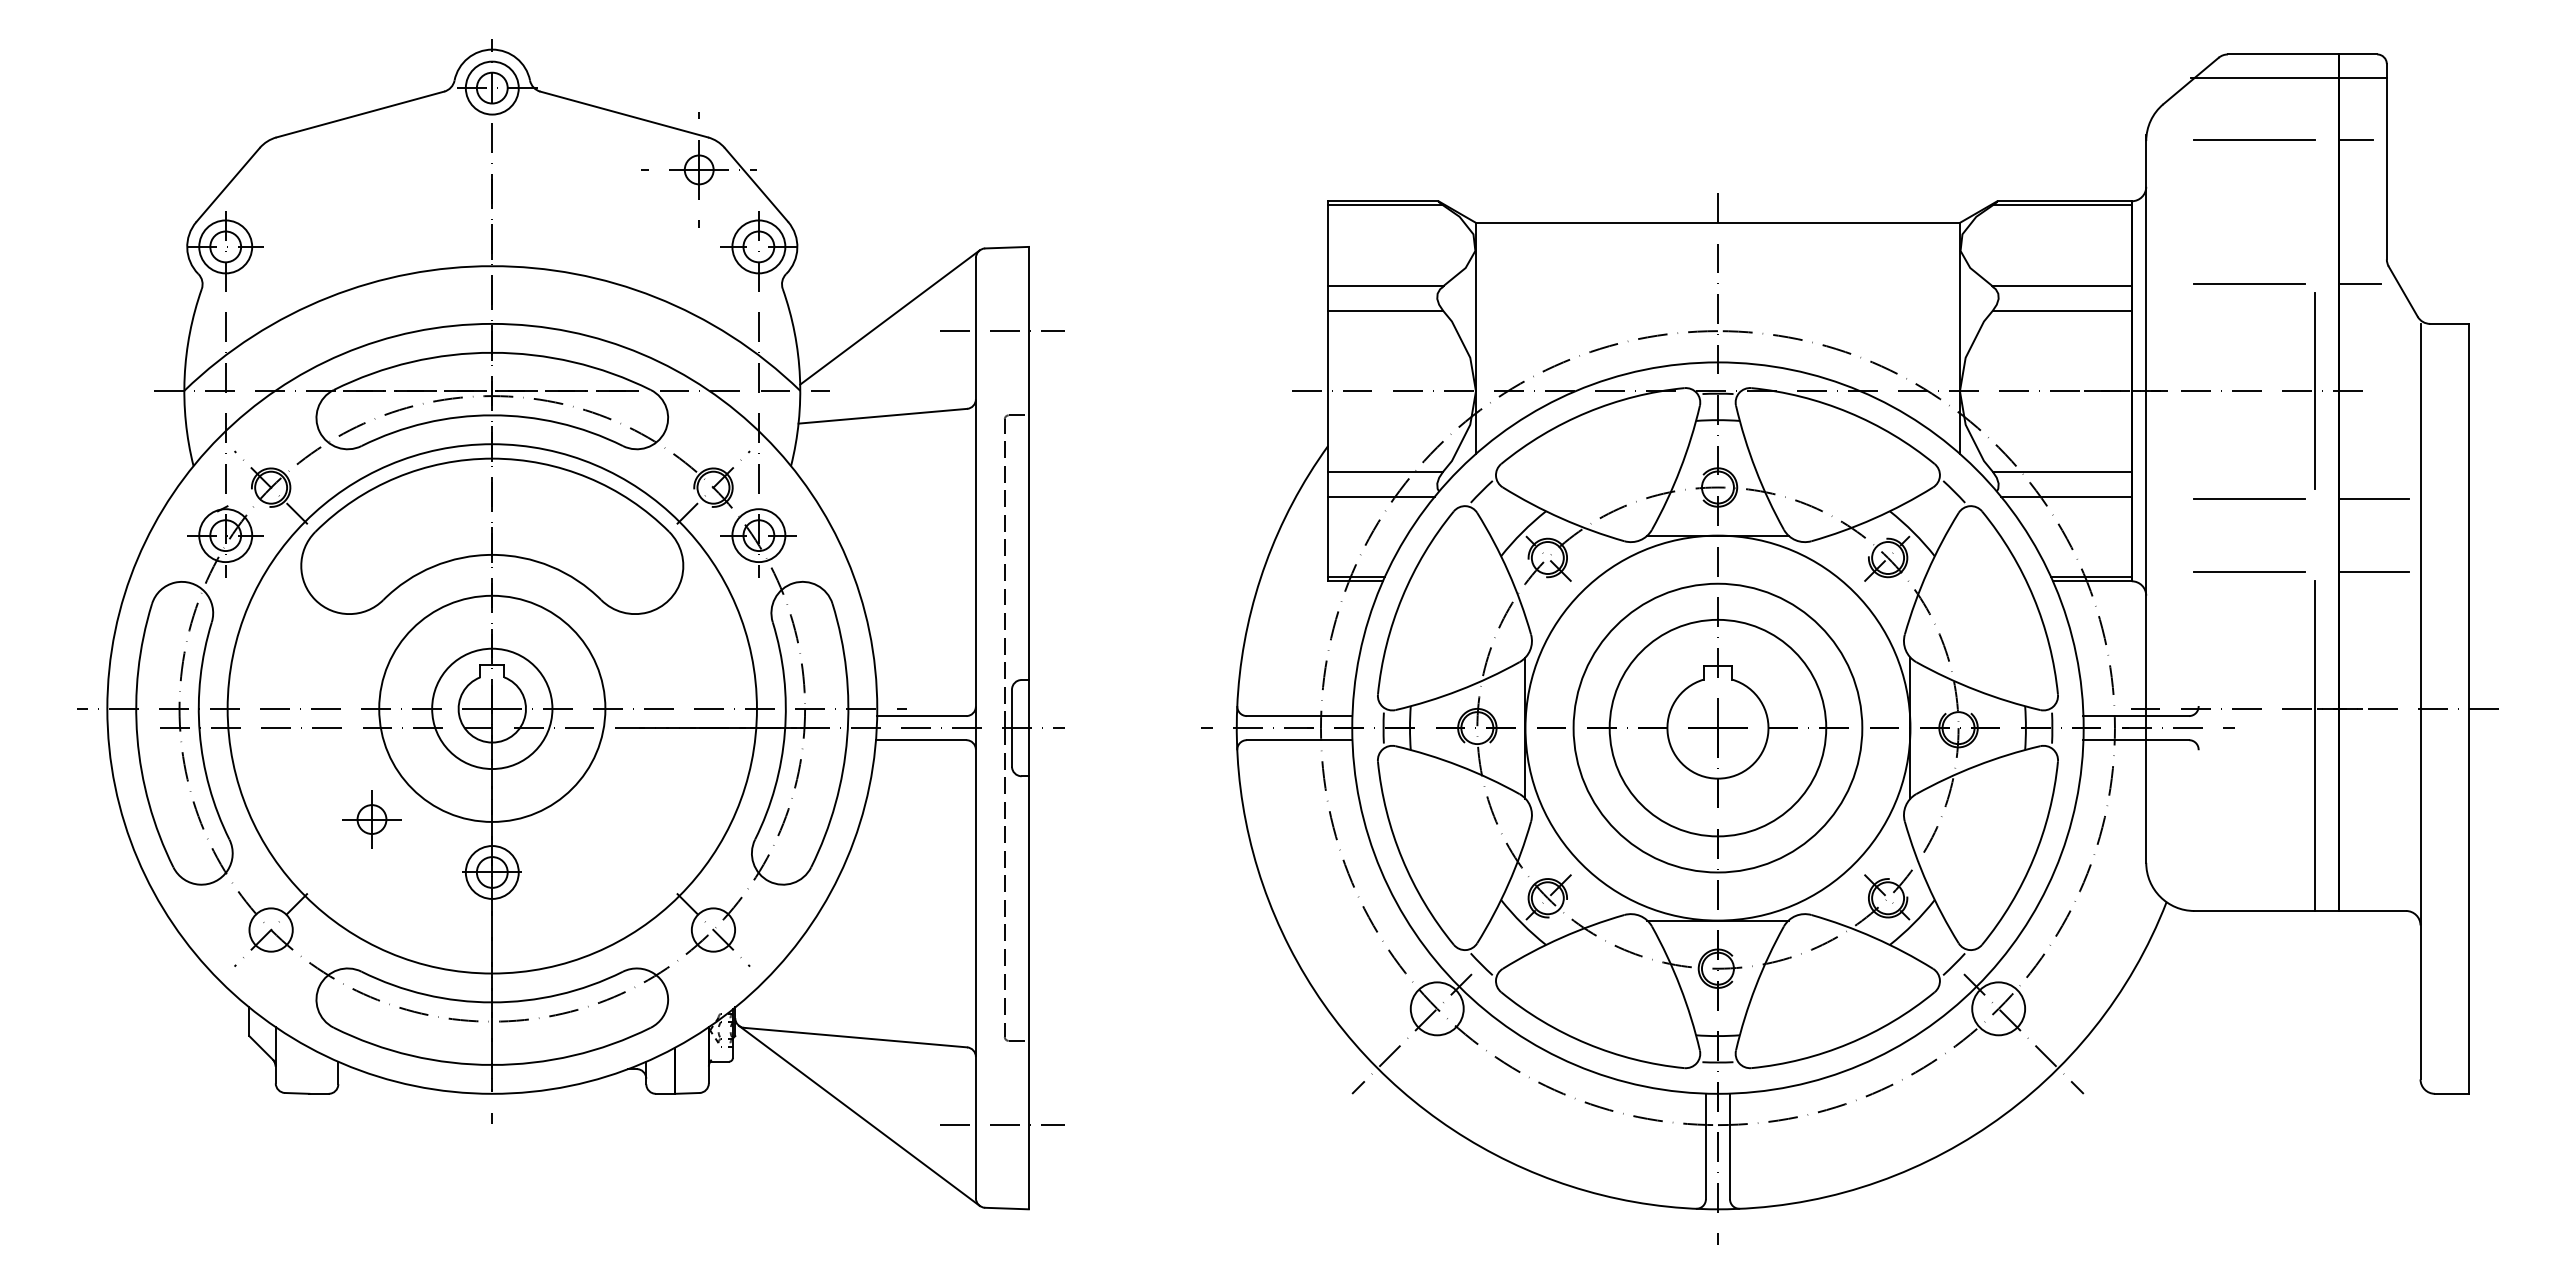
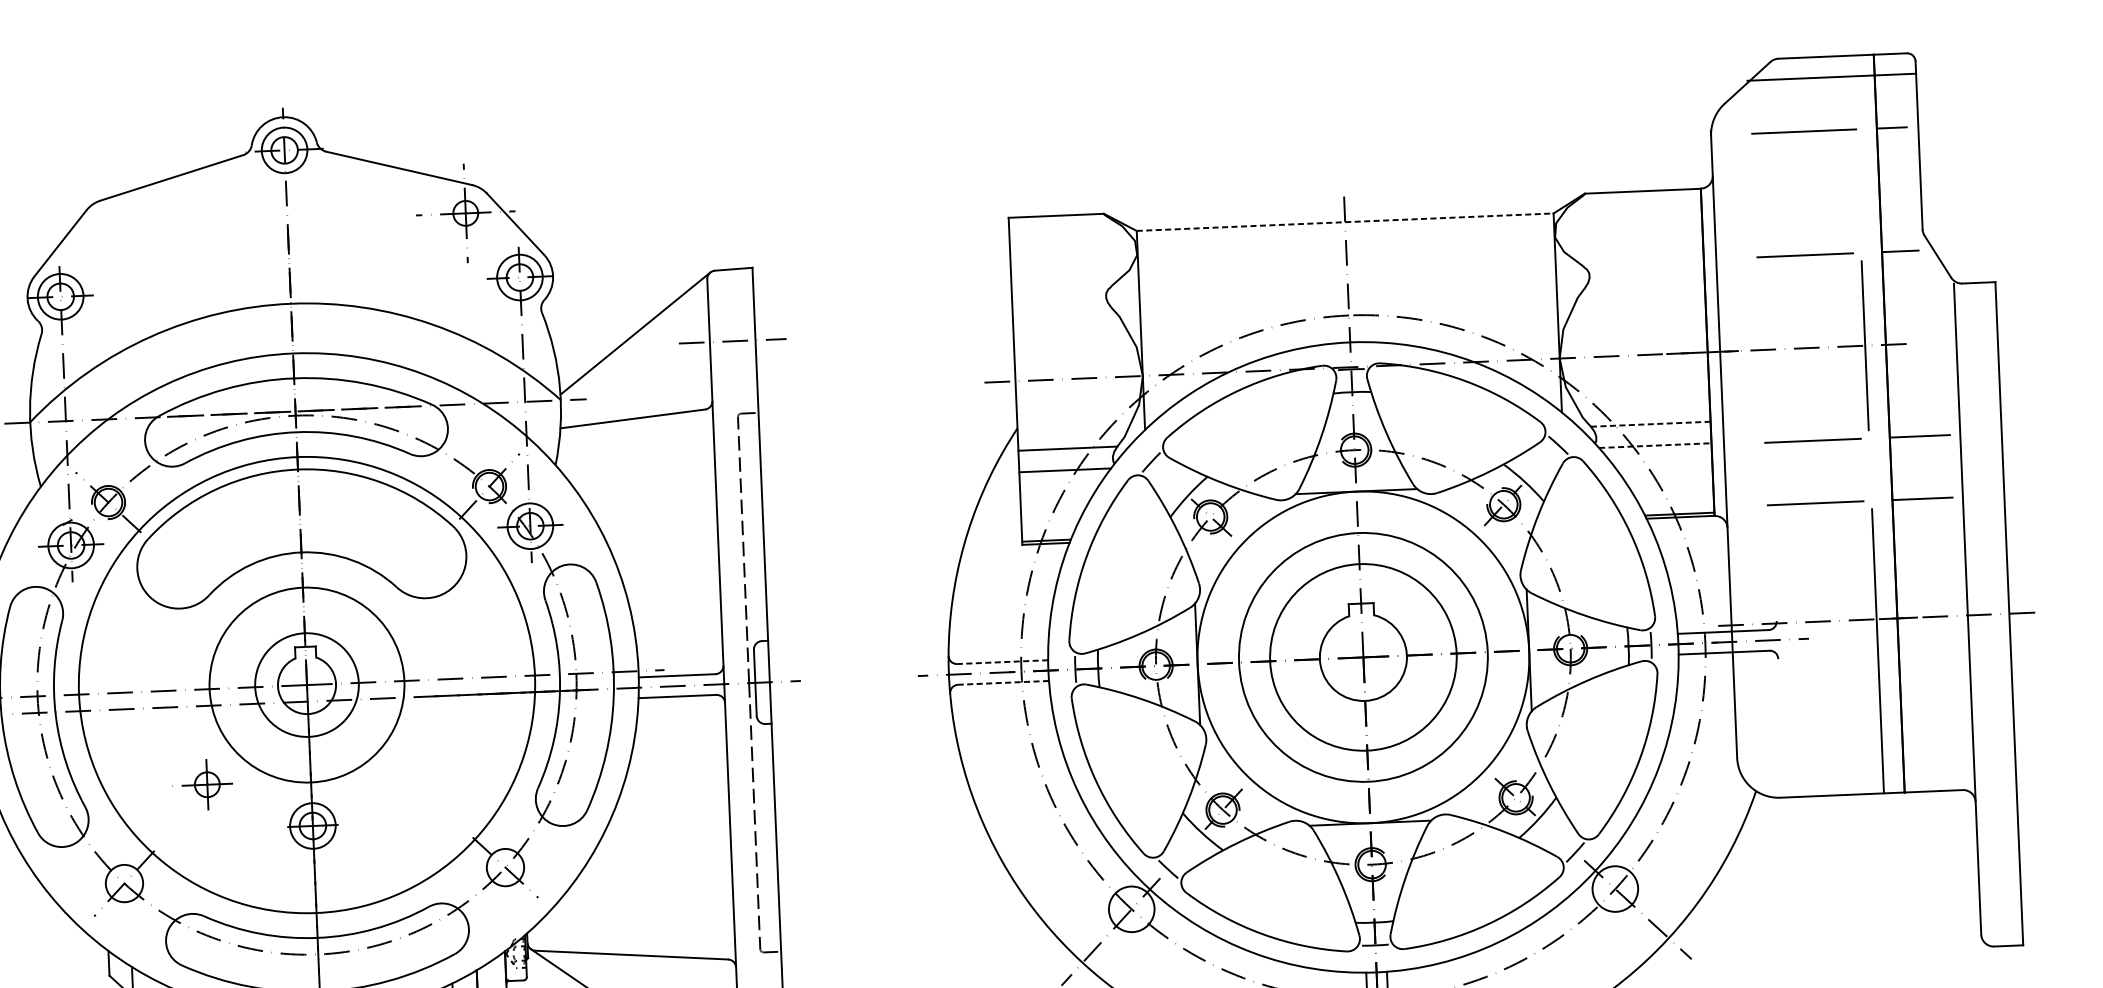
line: (1385, 205) -> (1058, 219), removed
line: (2062, 205) -> (1641, 194), removed
line: (1717, 222) -> (1344, 221), solid -> dashed
line: (1385, 285) -> (1061, 288), removed
line: (2061, 285) -> (1643, 263), removed
line: (1385, 310) -> (1061, 309), removed
line: (2061, 310) -> (1644, 285), removed
line: (2062, 471) -> (1650, 423), solid -> dashed
line: (2067, 496) -> (1656, 445), solid -> dashed
line: (1299, 716) -> (1002, 662), solid -> dashed
line: (1299, 740) -> (1003, 683), solid -> dashed

